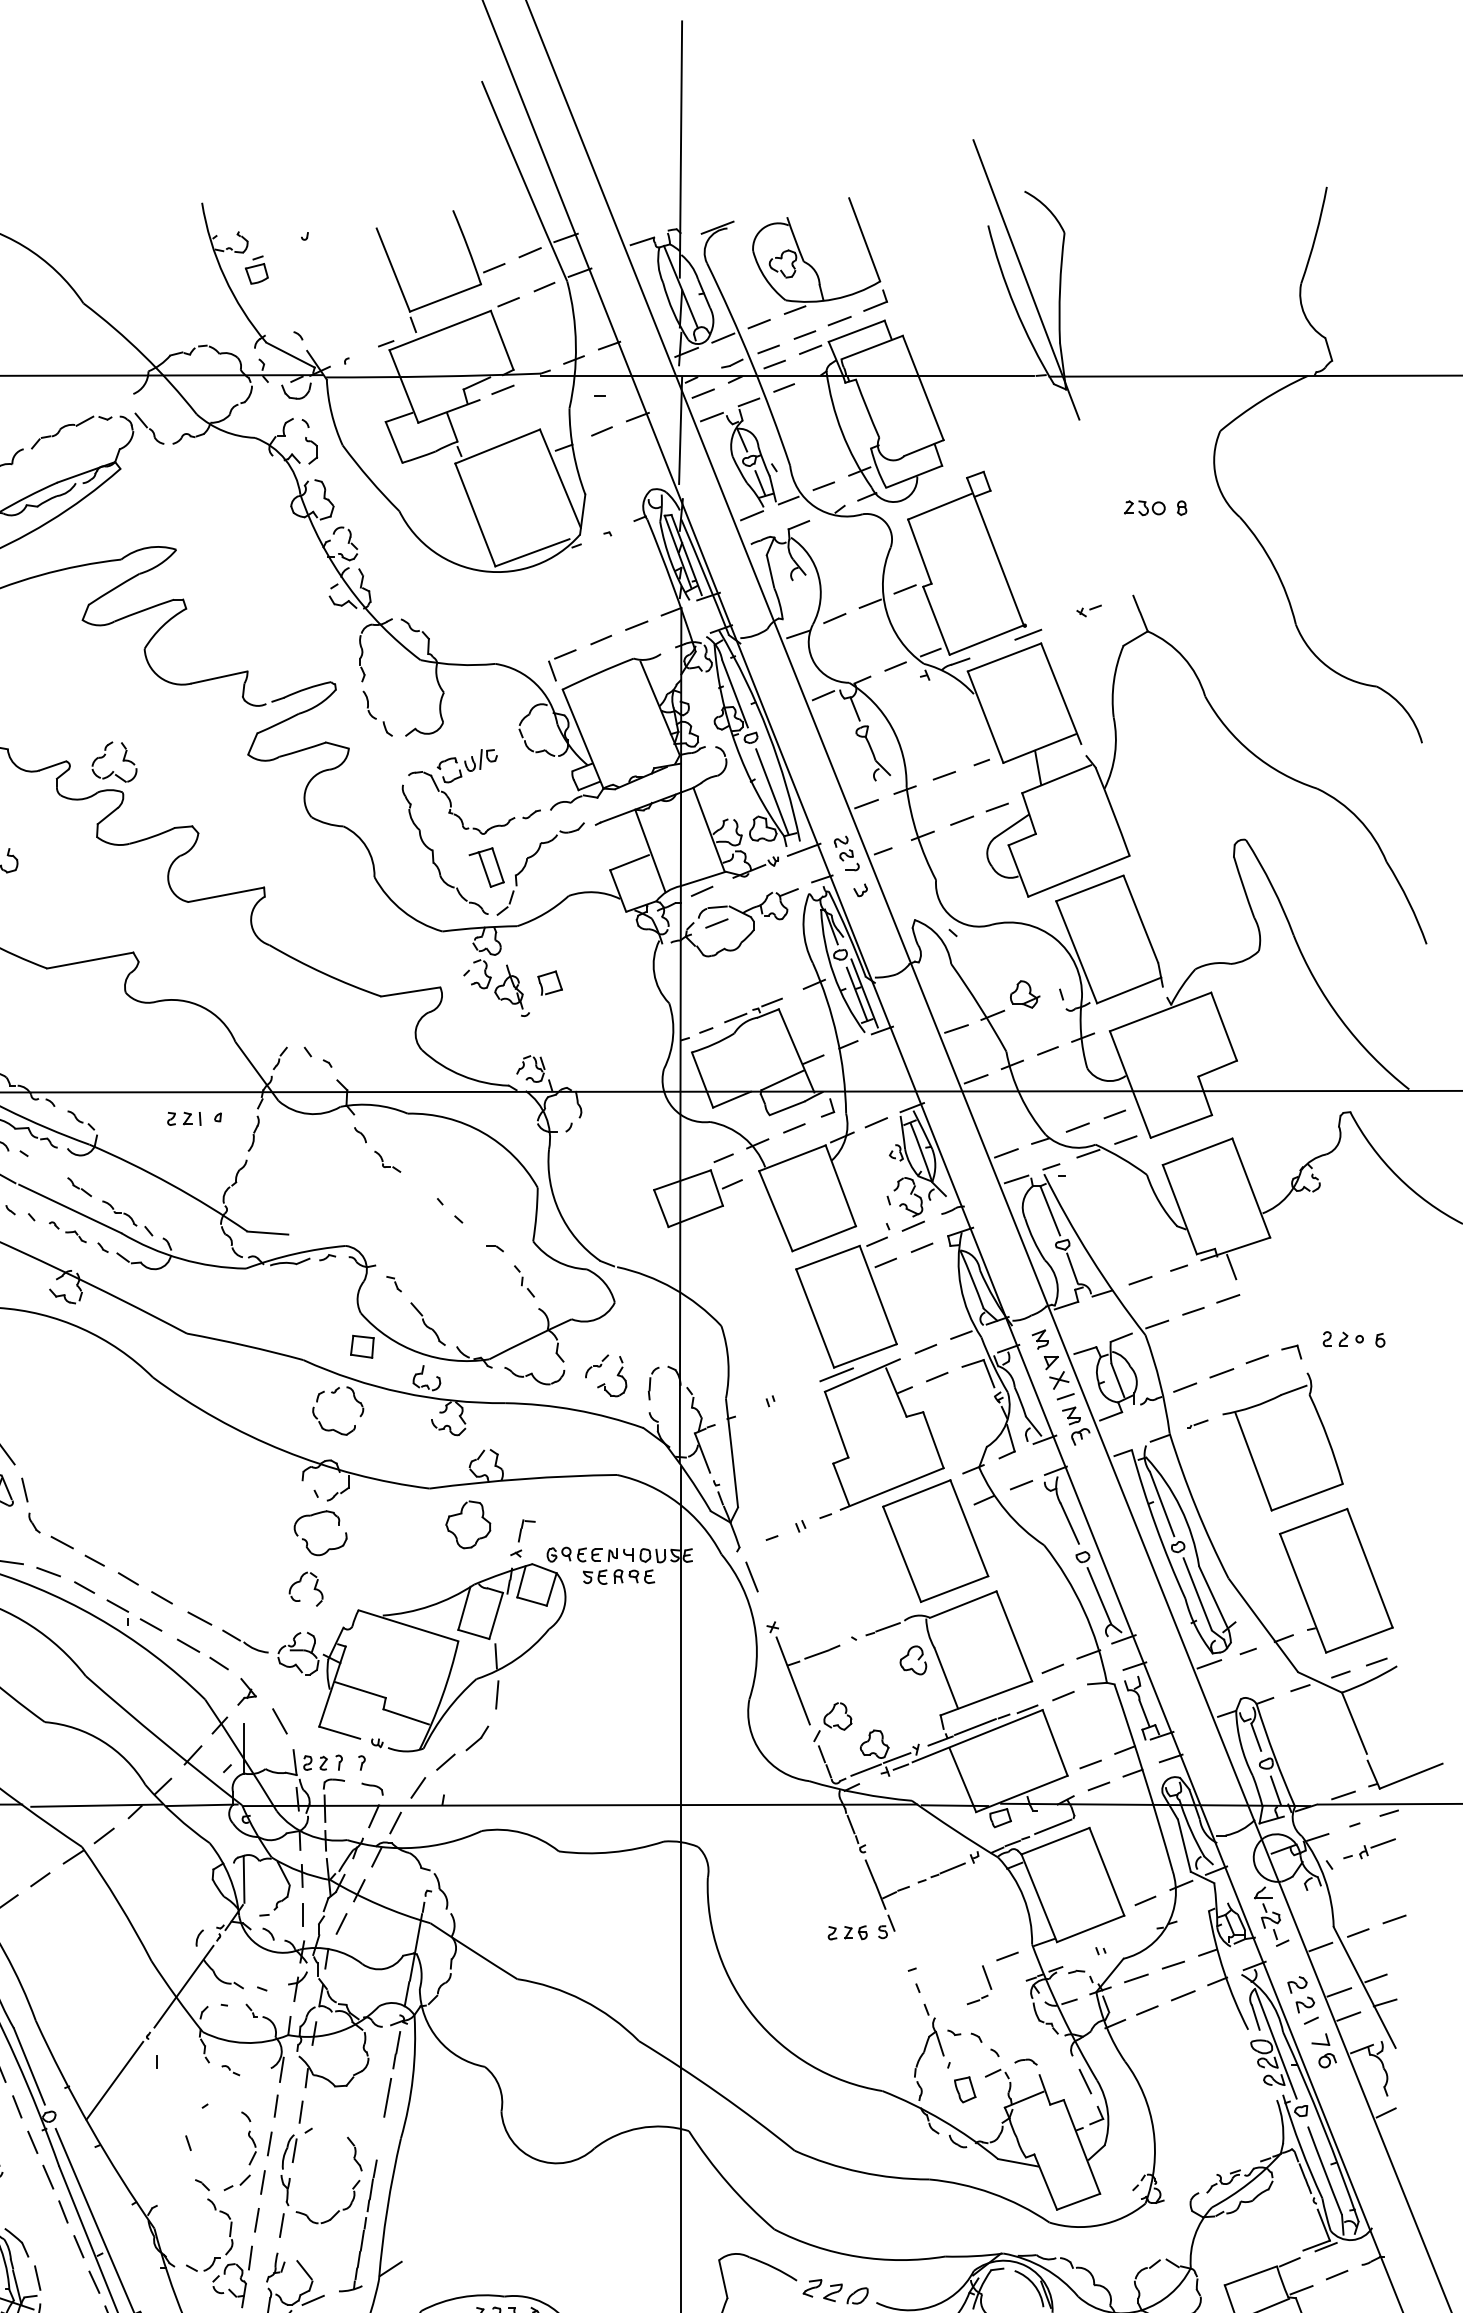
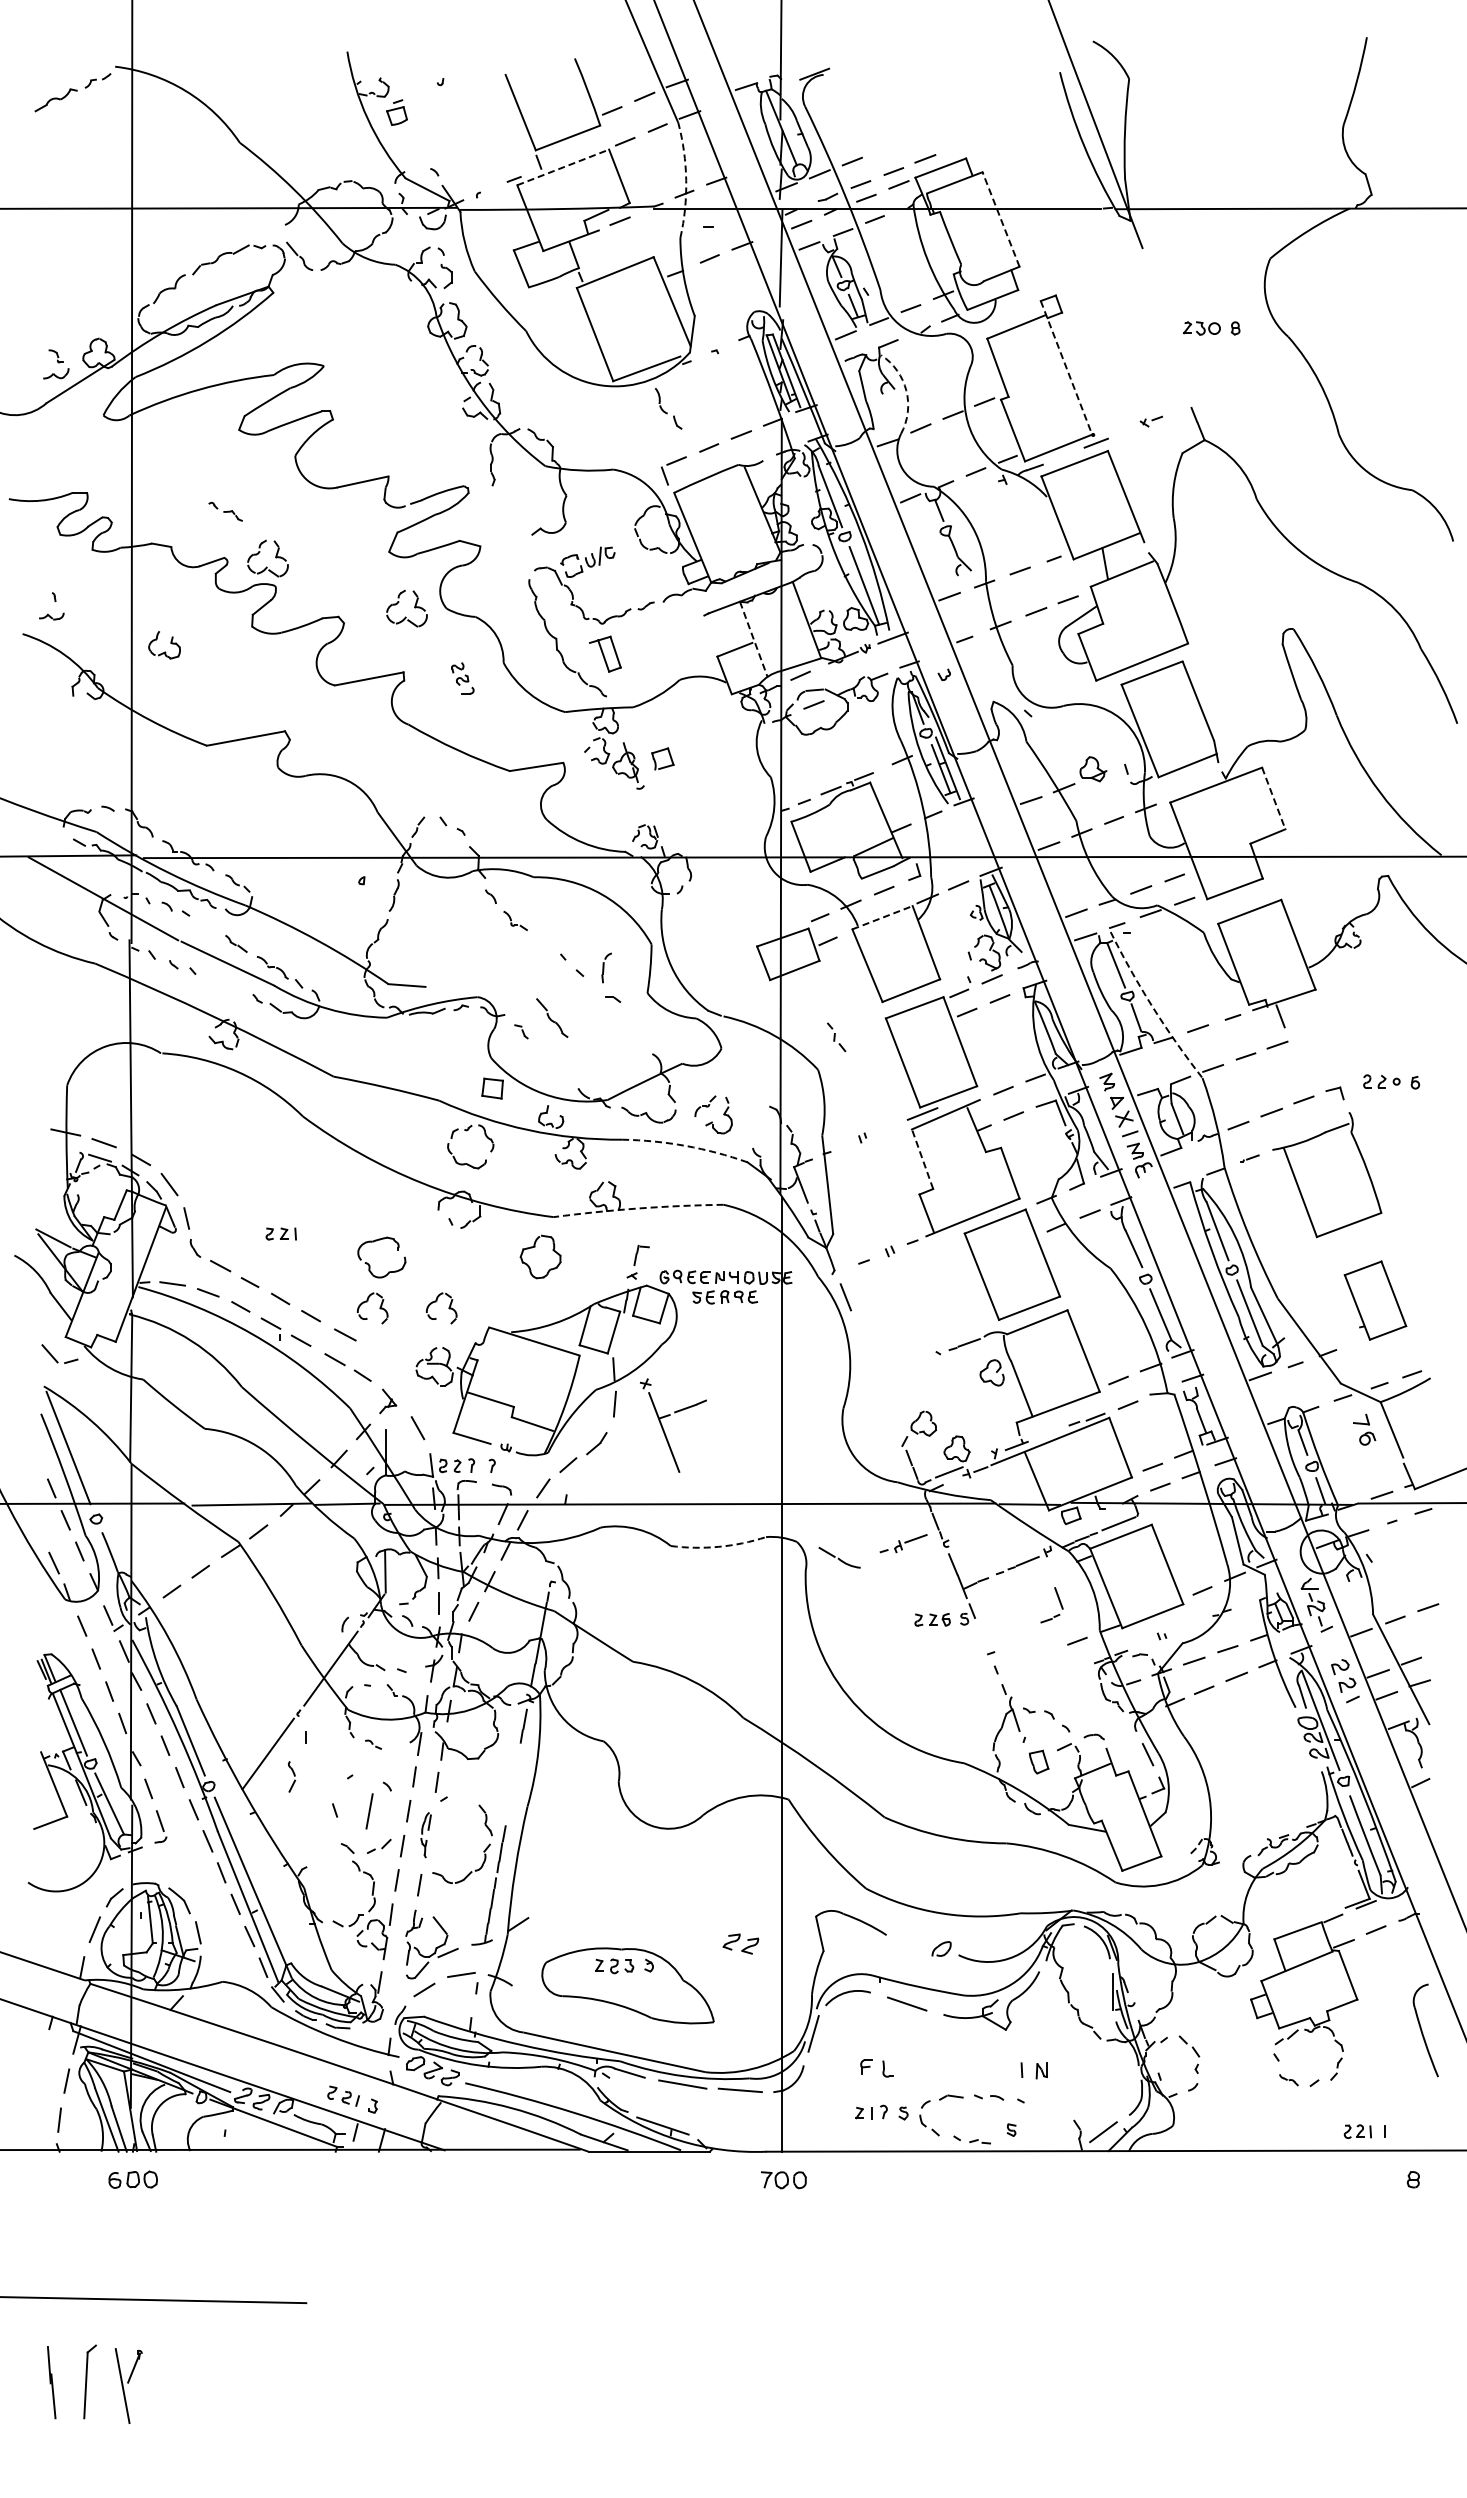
part: (810, 264) -> (898, 107), removed
line: (440, 330) -> (563, 167), solid -> dashed
arc: (576, 344) -> (686, 180), solid -> dashed
line: (923, 387) -> (1001, 219), solid -> dashed
line: (995, 551) -> (1066, 367), solid -> dashed
arc: (818, 576) -> (906, 390), solid -> dashed
part: (377, 713) -> (668, 408), moved
part: (276, 816) -> (414, 607), added
line: (650, 851) -> (753, 639), solid -> dashed
part: (846, 853) -> (462, 678), moved
part: (533, 856) -> (647, 644), removed
line: (1223, 1026) -> (1273, 798), solid -> dashed
part: (183, 1118) -> (280, 1233), moved
line: (792, 1158) -> (882, 917), solid -> dashed
part: (67, 1231) -> (225, 511), moved
arc: (1090, 1257) -> (1152, 1007), solid -> dashed
part: (524, 1281) -> (836, 1037), moved
part: (428, 1323) -> (552, 1017), moved
part: (653, 1383) -> (606, 967), moved
arc: (575, 1409) -> (685, 1145), solid -> dashed
line: (836, 1424) -> (922, 1159), solid -> dashed
arc: (523, 1479) -> (638, 1208), solid -> dashed
part: (468, 1524) -> (540, 1256), moved
part: (308, 1541) -> (370, 1265), moved
part: (1336, 1580) -> (1375, 1300), size x0.6
part: (237, 1589) -> (379, 1308), added
part: (245, 1641) -> (839, 1557), moved
part: (799, 1663) -> (669, 1416), moved
line: (974, 1727) -> (1047, 1433), removed
line: (897, 1757) -> (977, 1460), removed
part: (1369, 1848) -> (903, 1543), moved
arc: (611, 1851) -> (718, 1546), solid -> dashed
part: (987, 1983) -> (1059, 1603), moved
part: (1324, 2050) -> (1364, 1429), moved
line: (387, 2097) -> (369, 1811), moved
part: (252, 2147) -> (292, 1776), moved
part: (288, 2169) -> (425, 1834), size x0.7
part: (822, 2289) -> (740, 1943), moved

